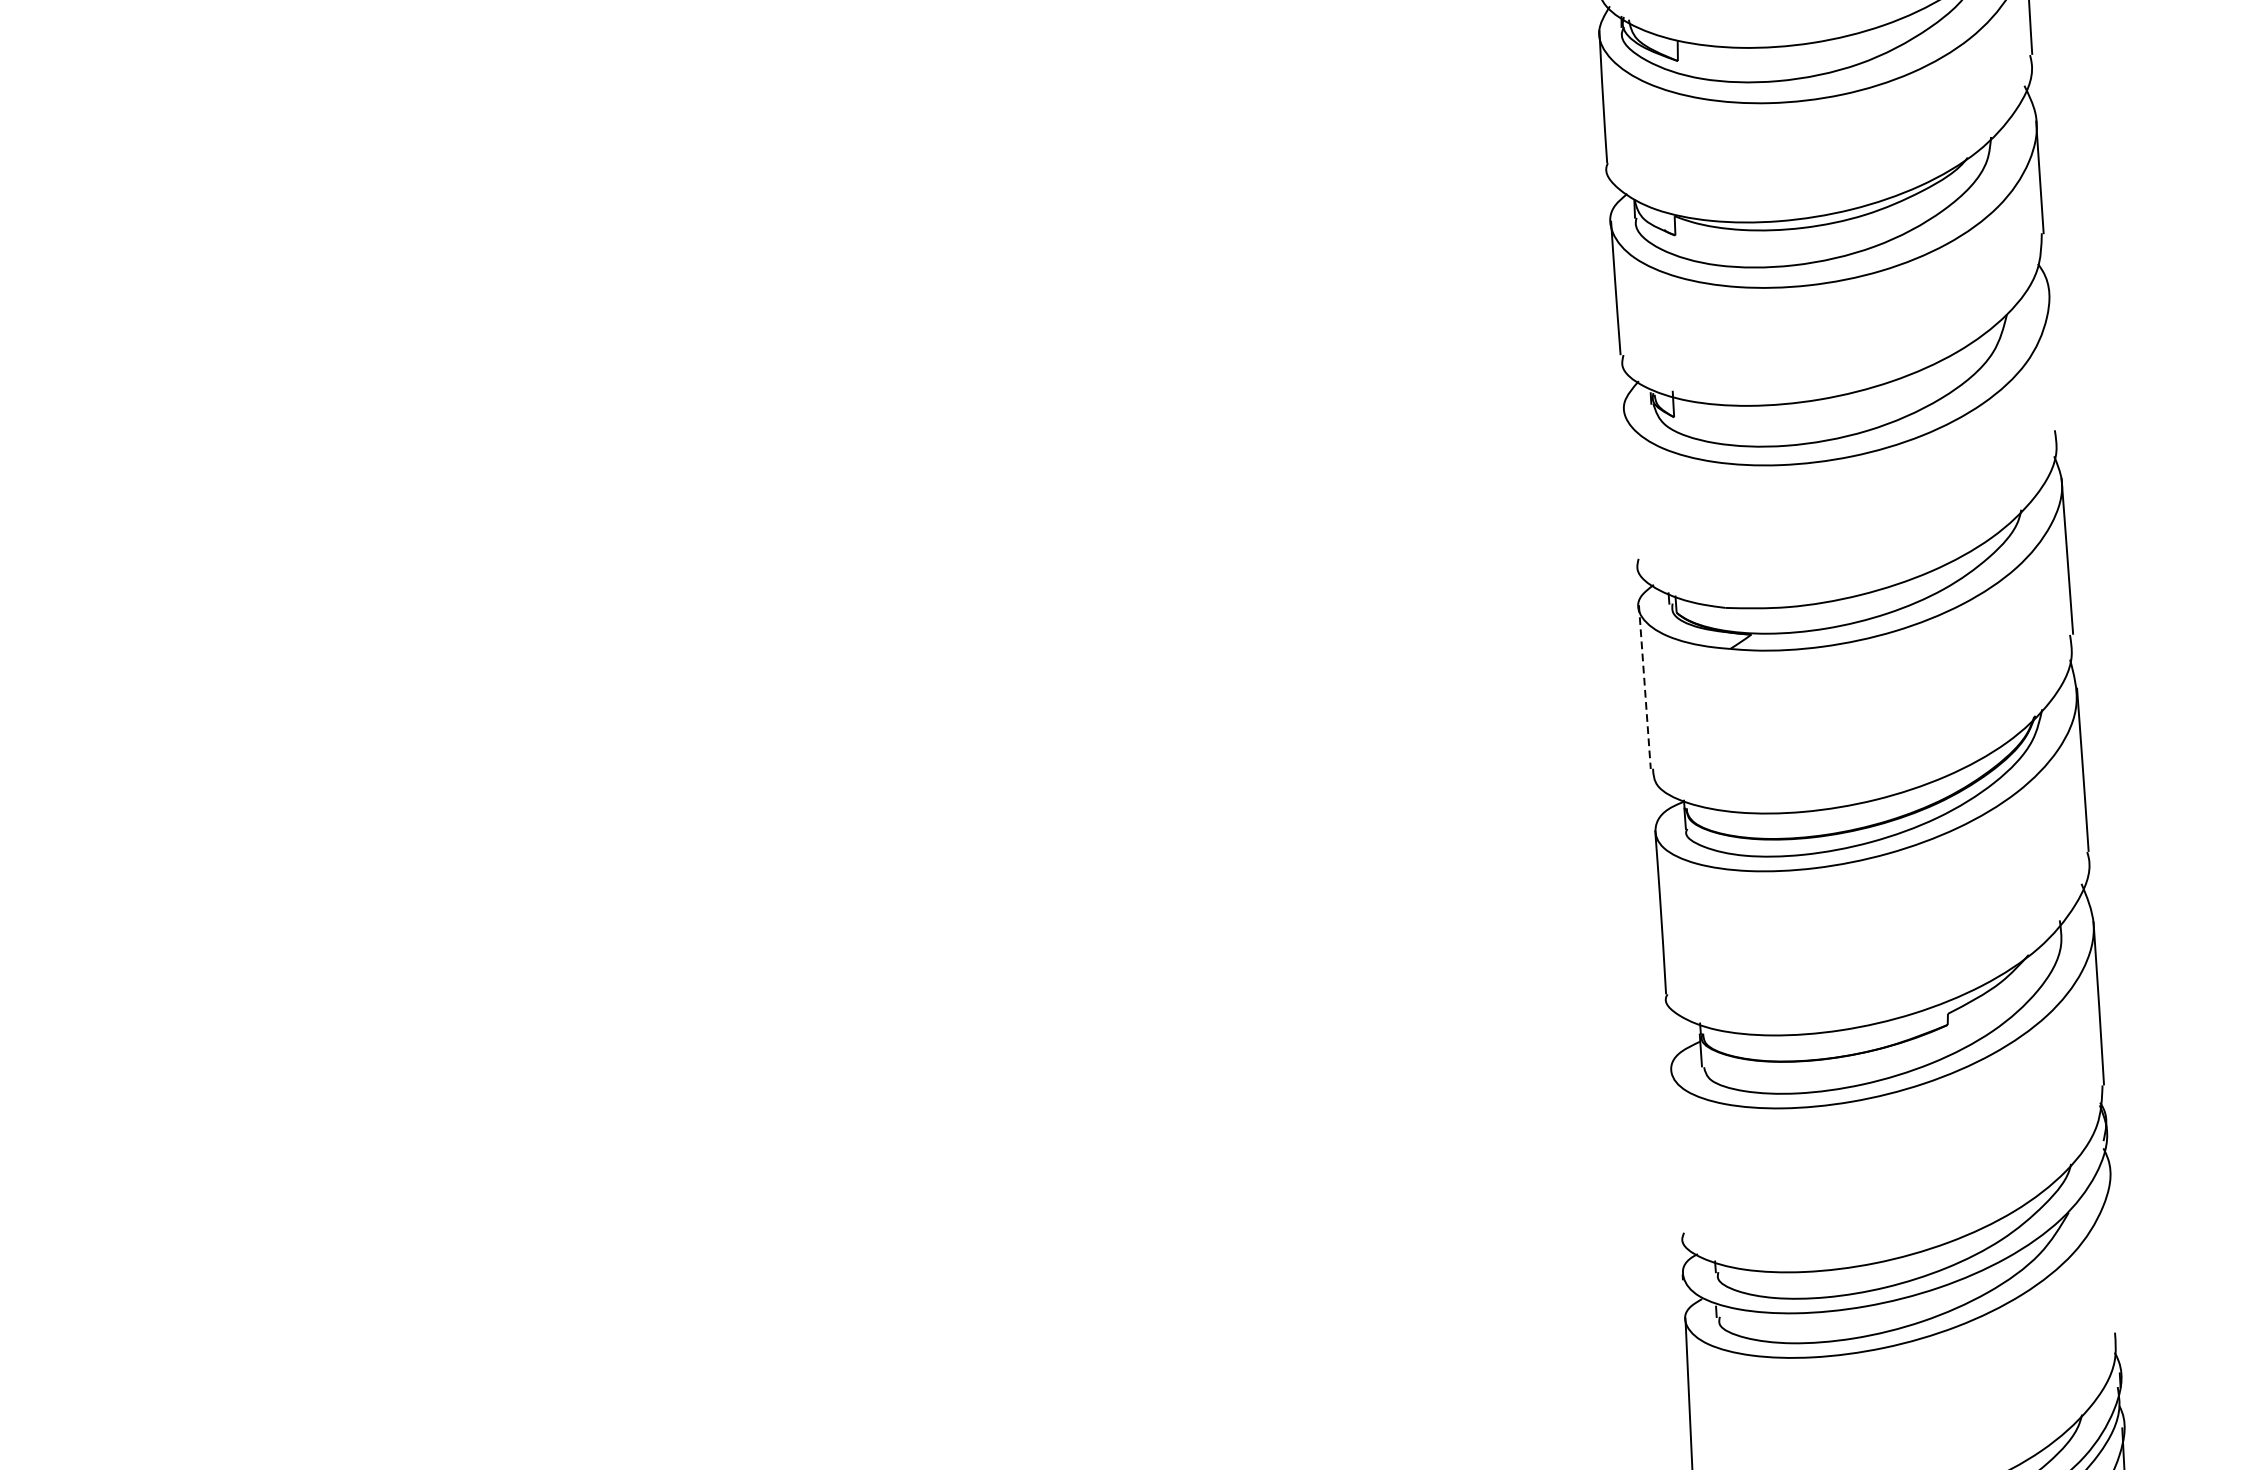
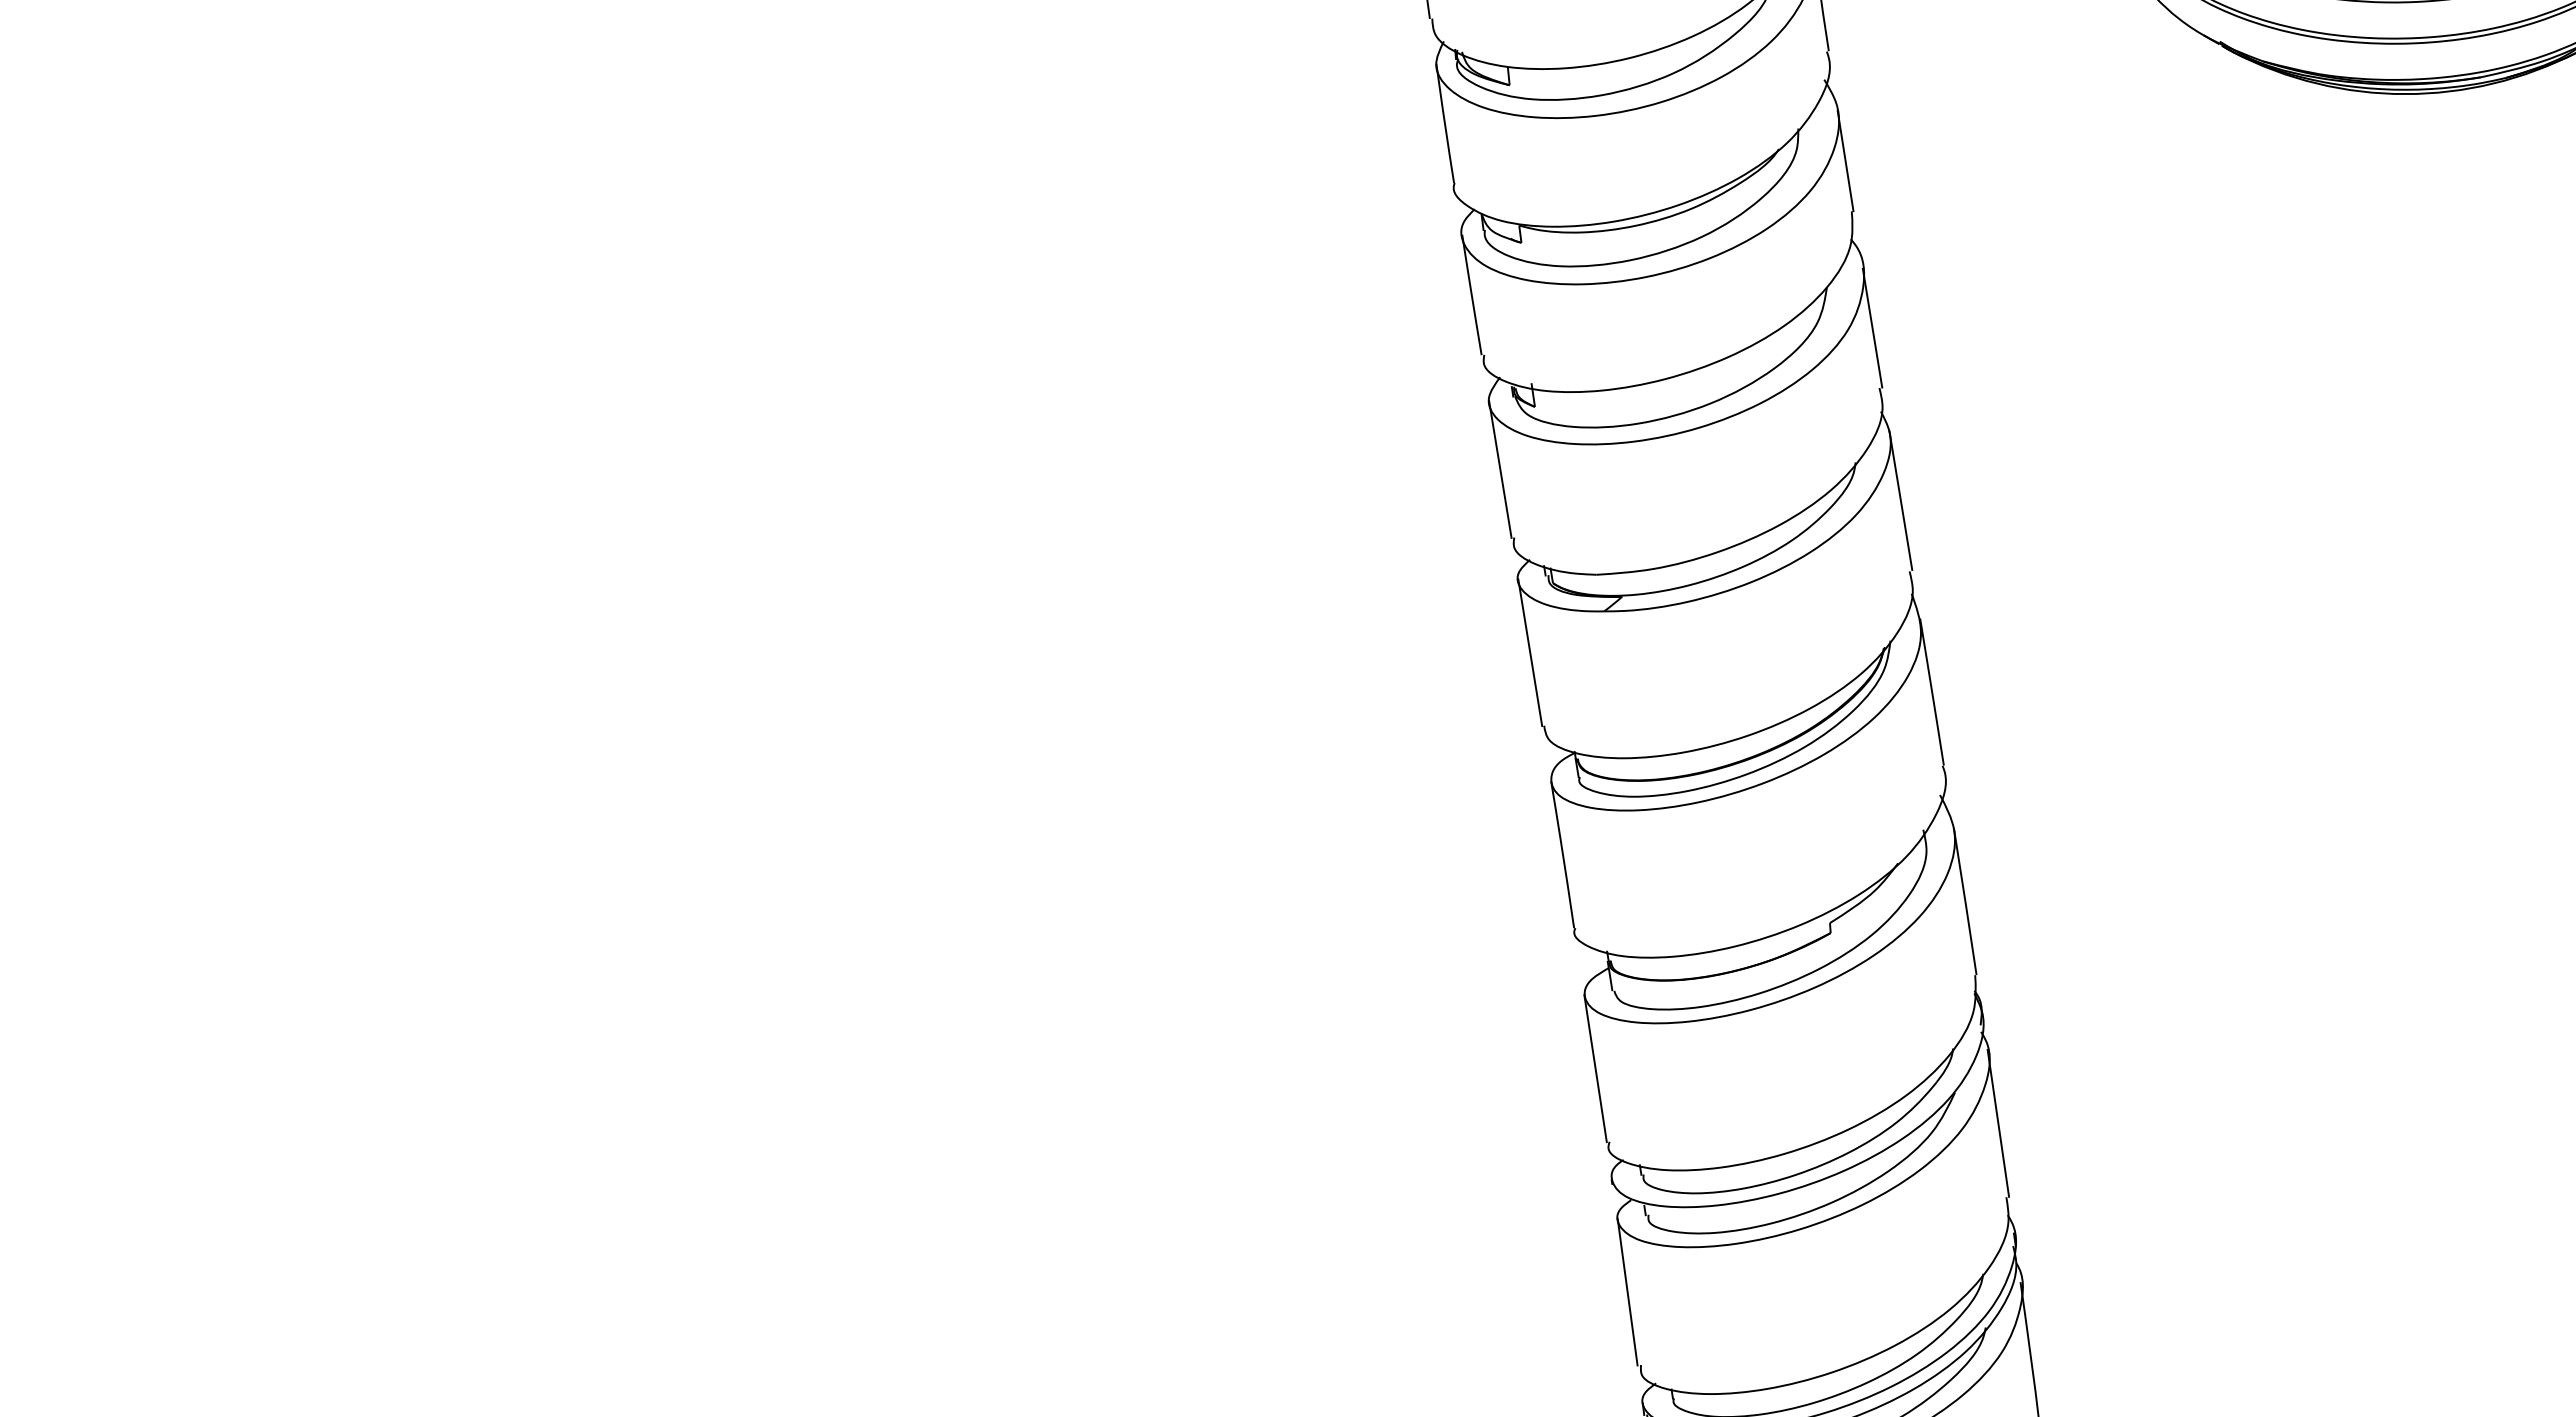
line: (2053, 363) -> (1872, 327), added
line: (1630, 482) -> (1500, 469), added
line: (1645, 687) -> (1530, 653), dashed -> solid
line: (1675, 1150) -> (1595, 1068), added
line: (2113, 1249) -> (1998, 1122), added

